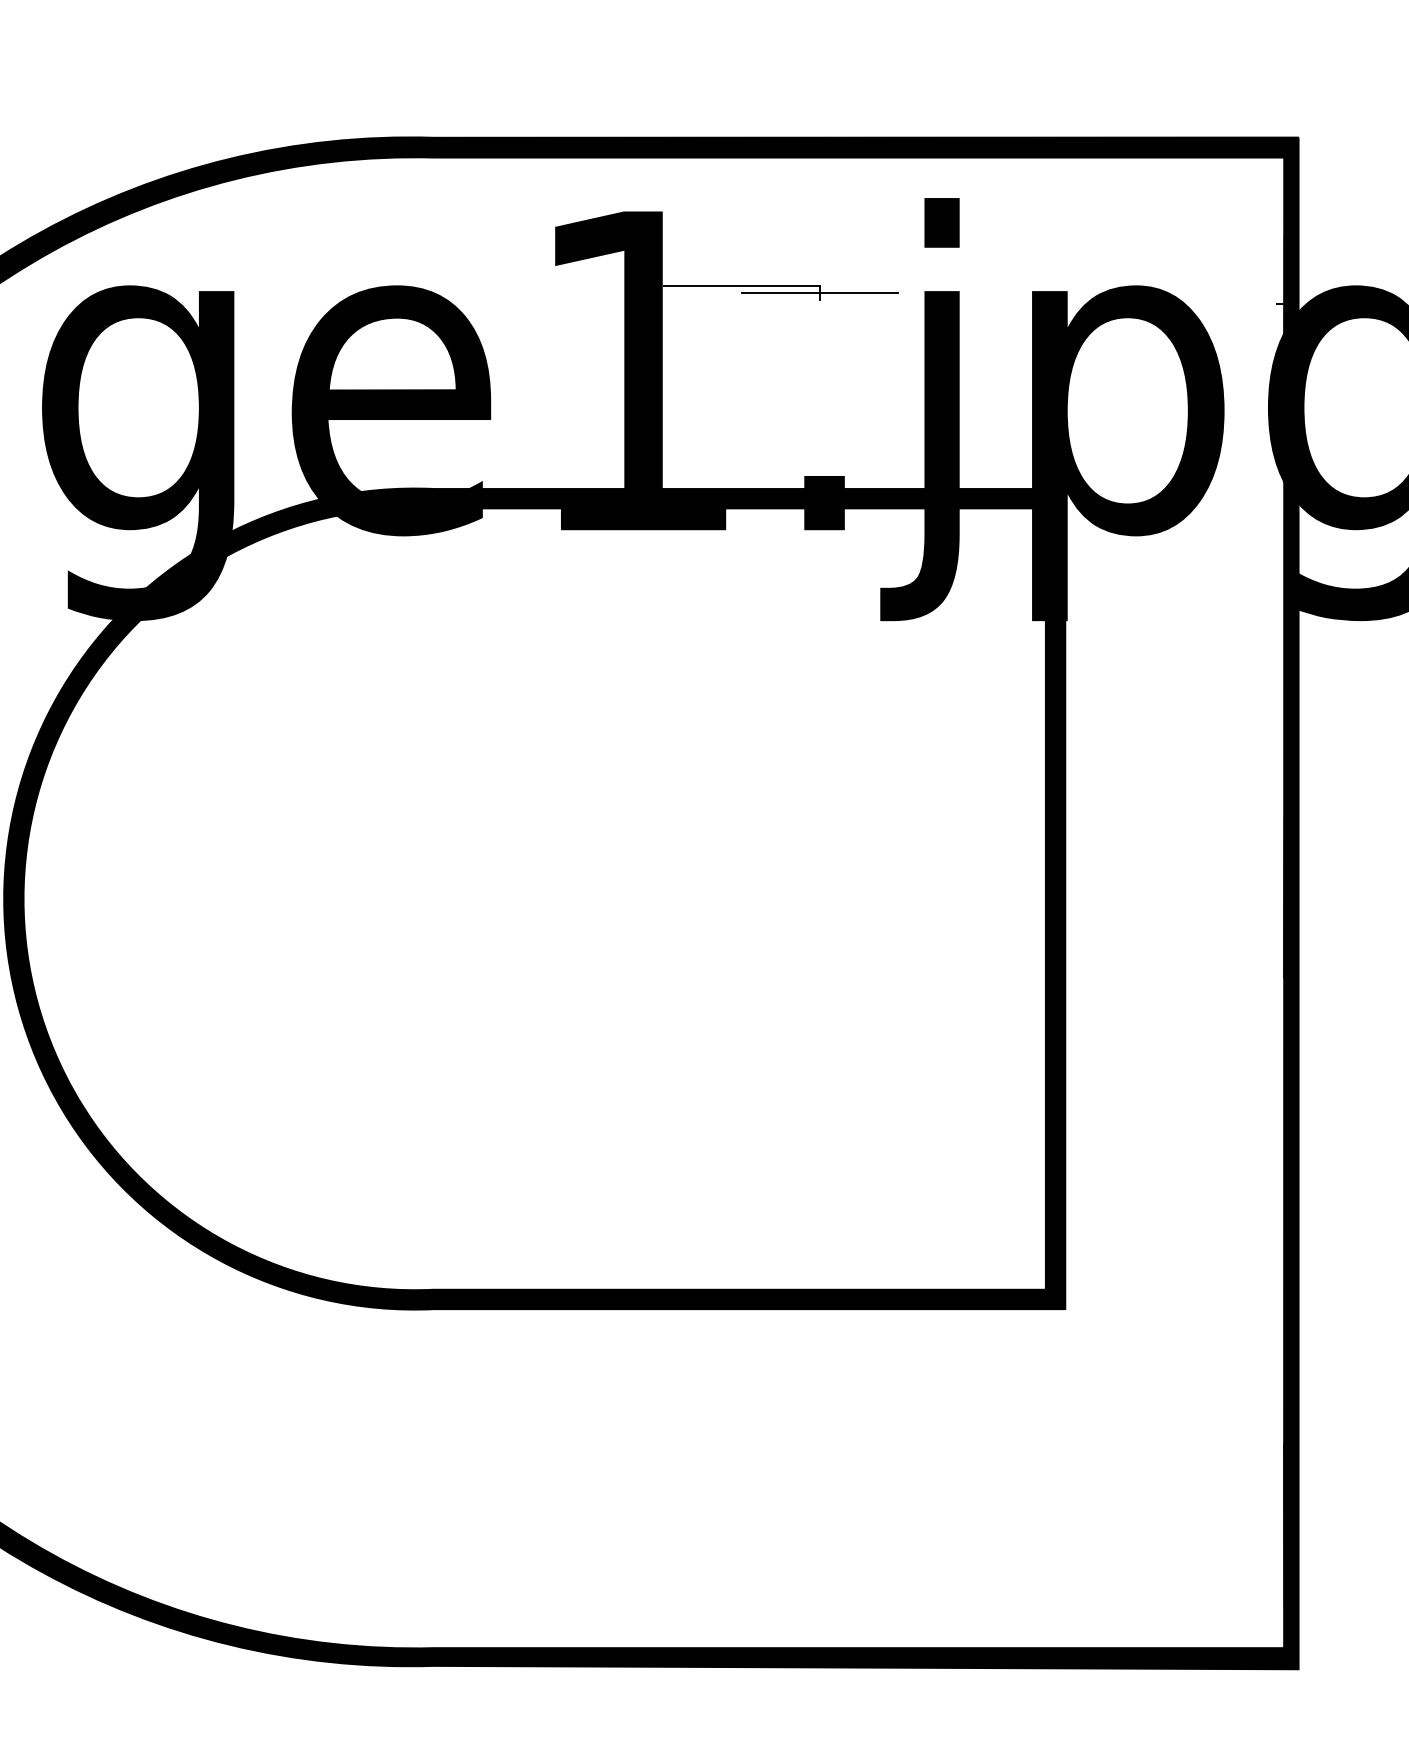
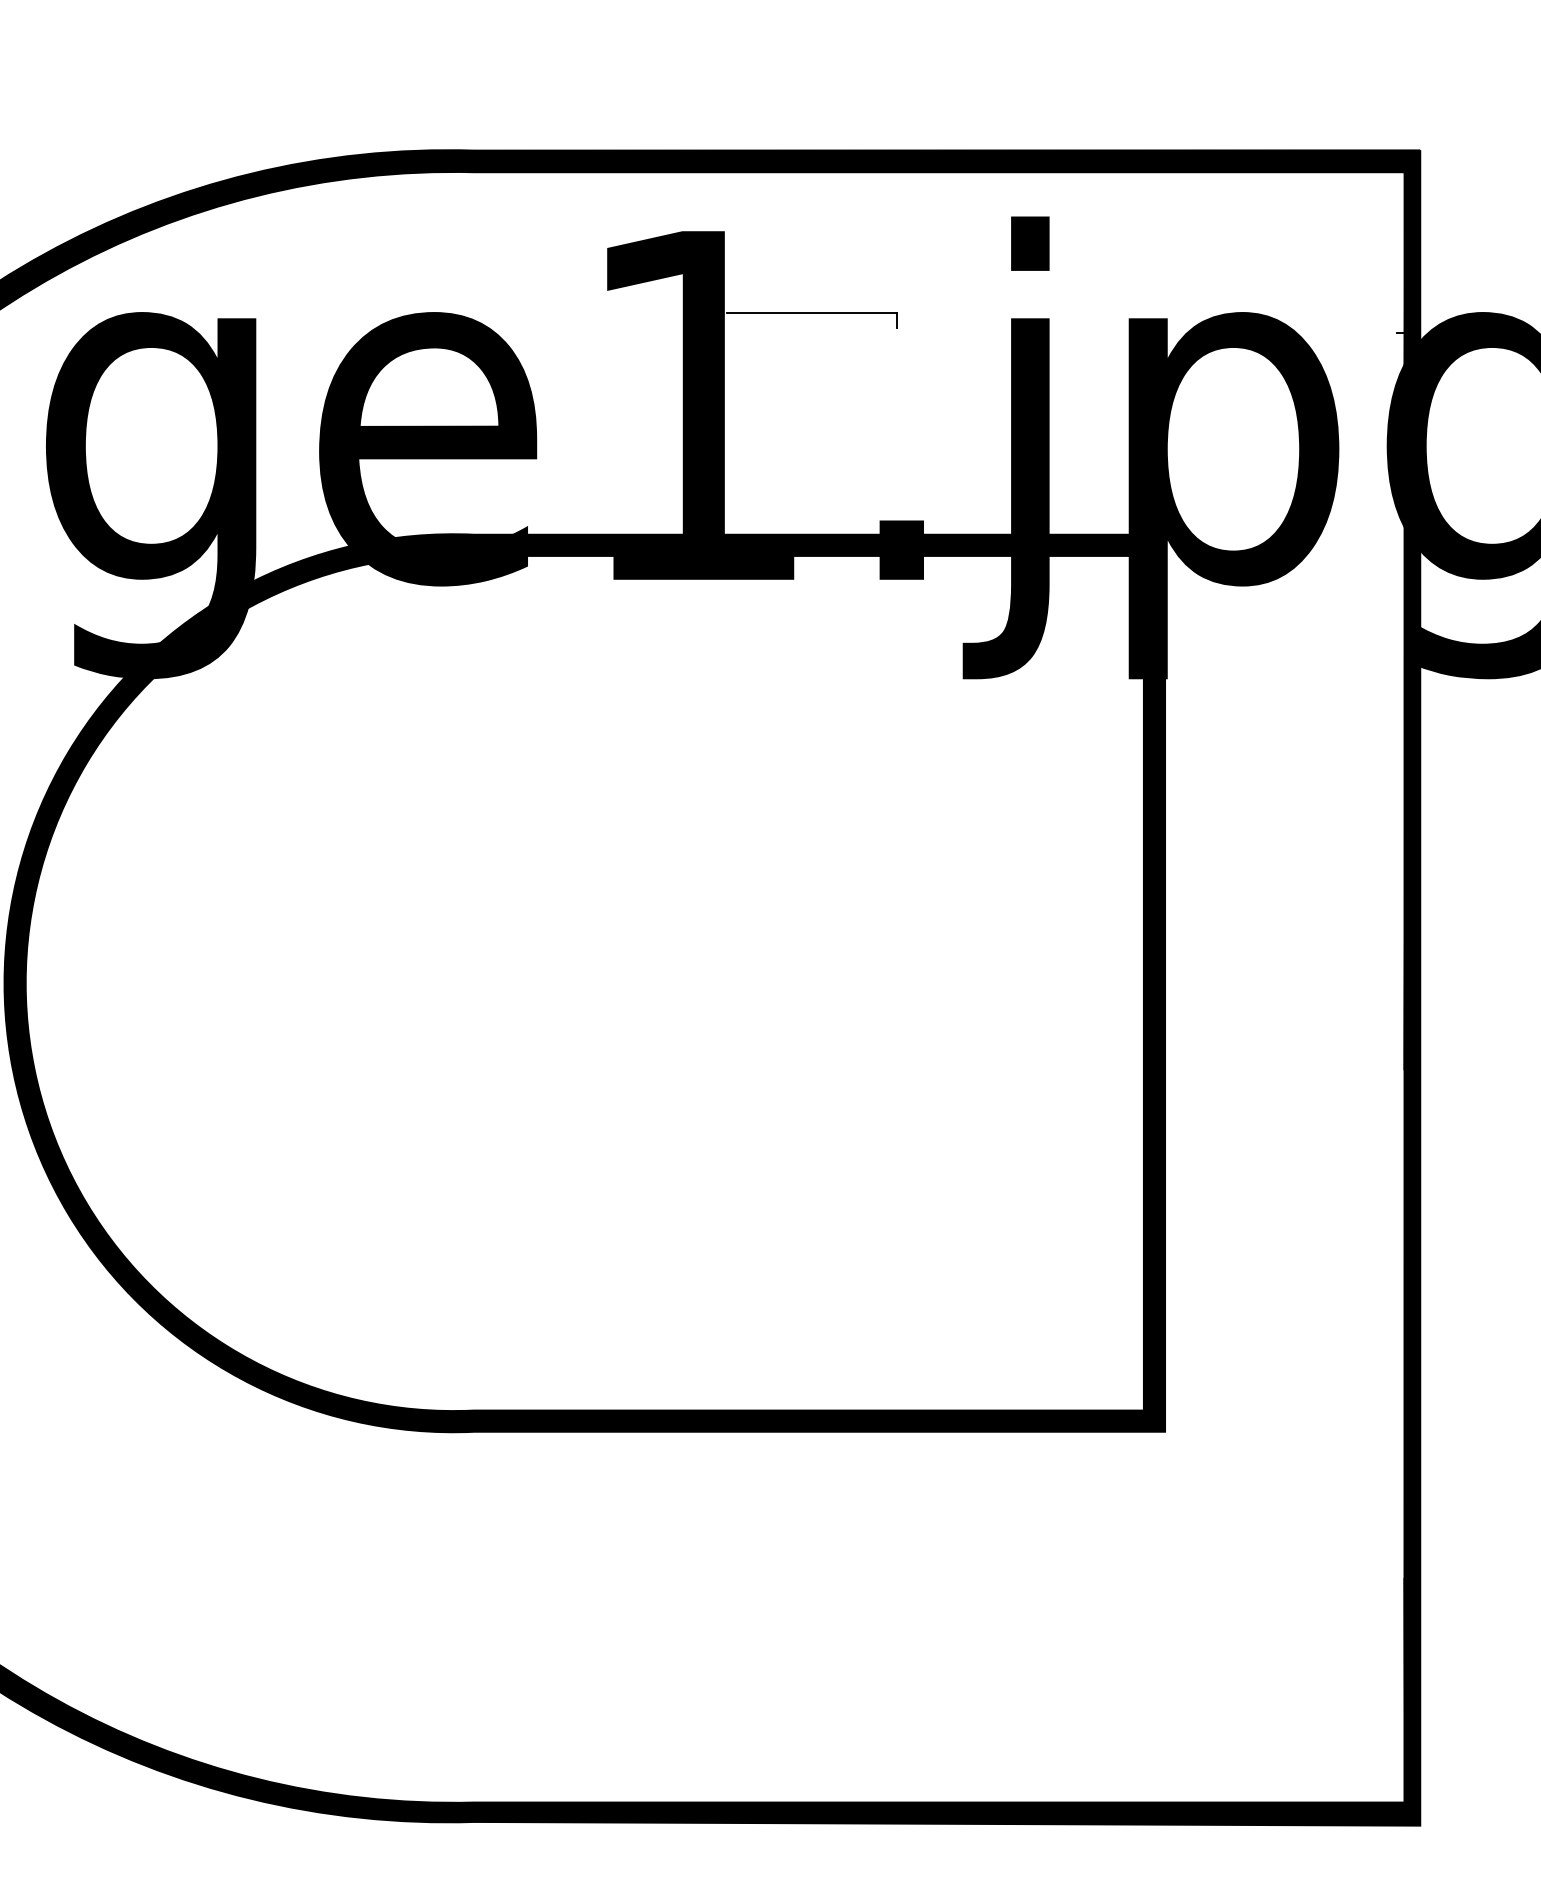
line: (819, 293) -> (896, 320), removed

